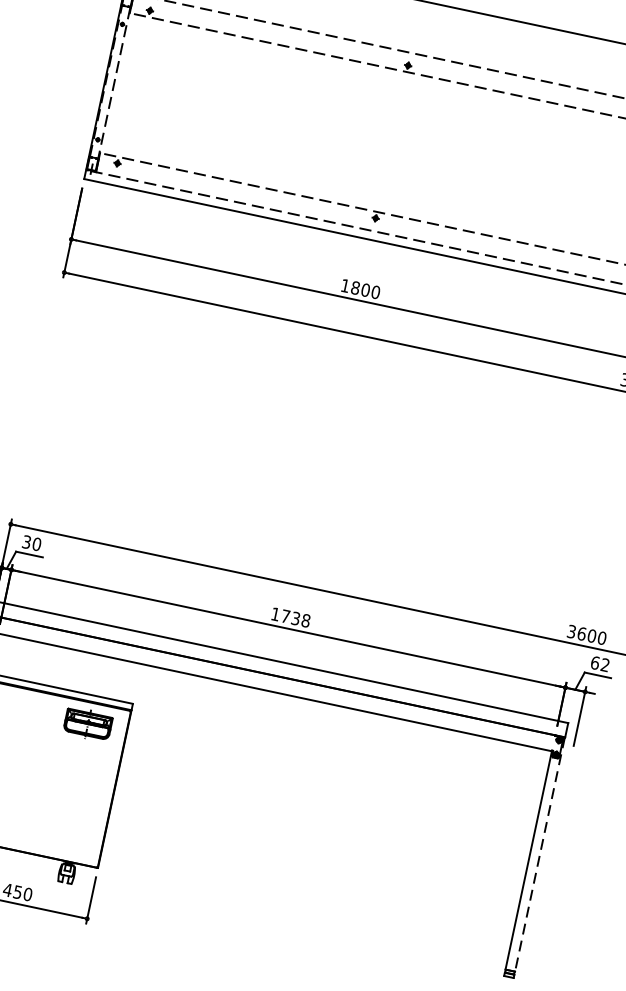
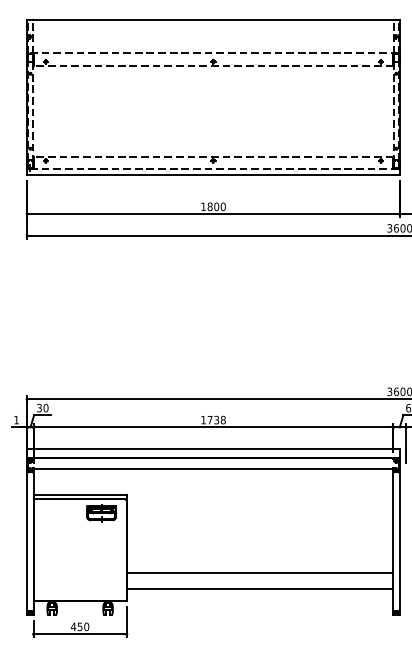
line: (539, 854) -> (399, 534), dashed -> solid
line: (311, 867) -> (259, 572), added
line: (306, 893) -> (259, 589), added

